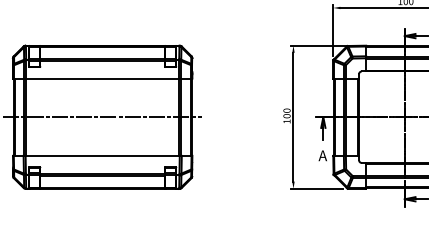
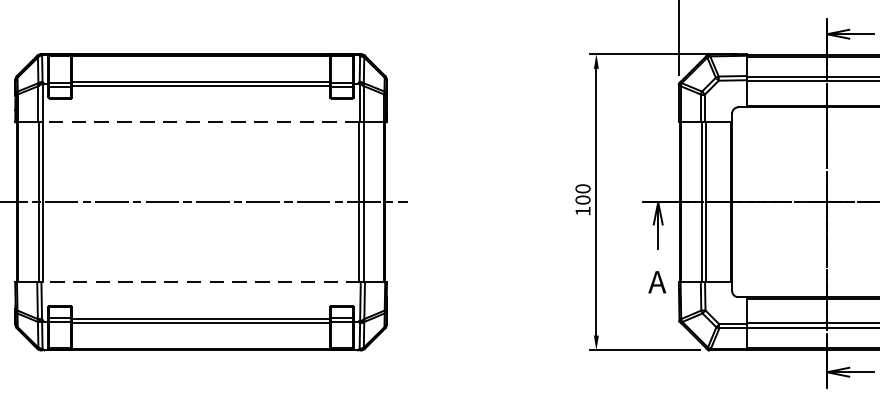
line: (102, 78) -> (200, 122), solid -> dashed
line: (102, 155) -> (200, 281), solid -> dashed

